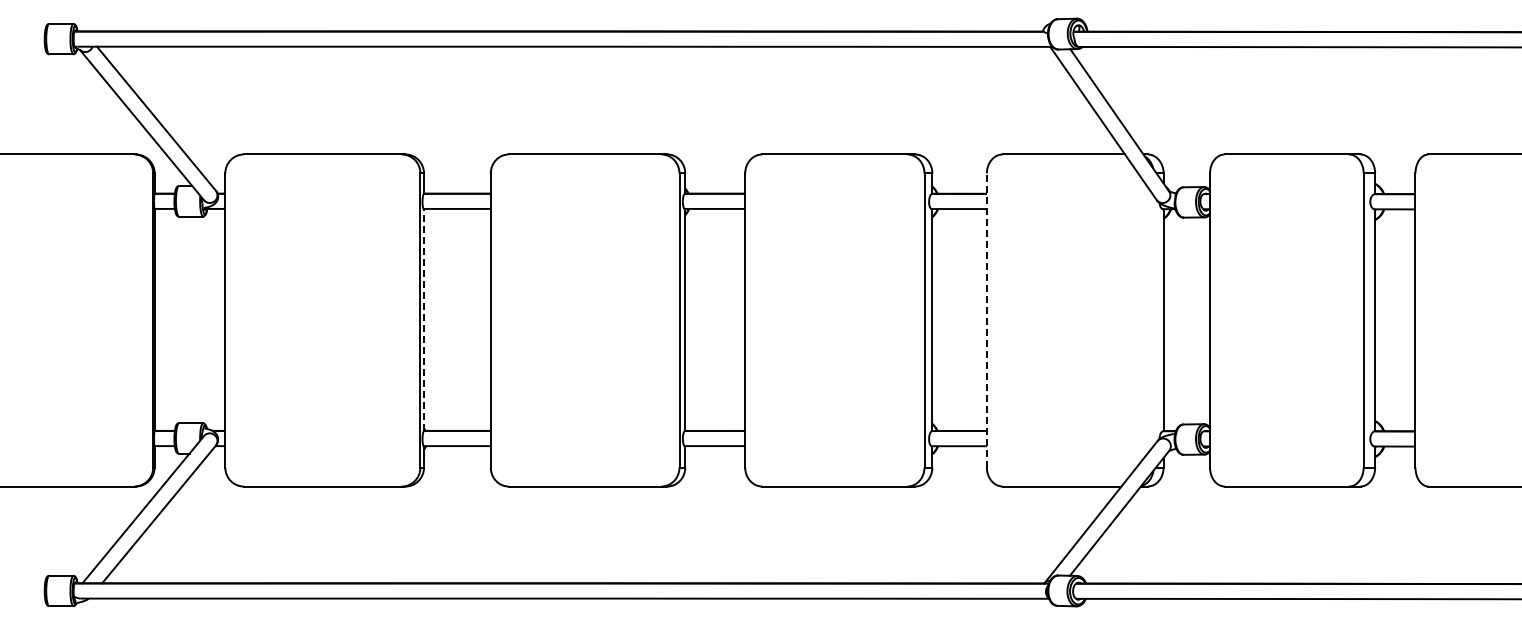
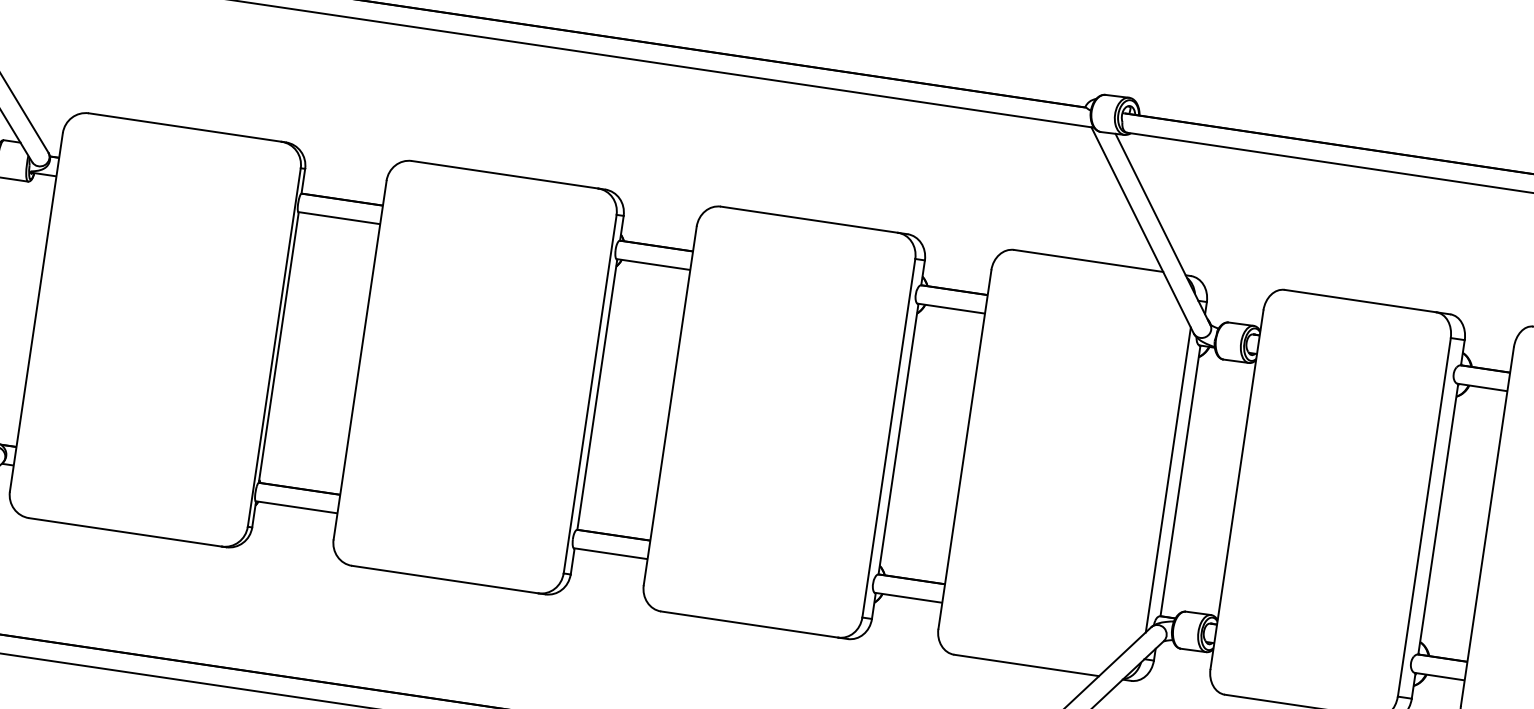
line: (424, 320) -> (279, 348), dashed -> solid
line: (986, 320) -> (964, 449), dashed -> solid
line: (1153, 320) -> (1168, 479), added

